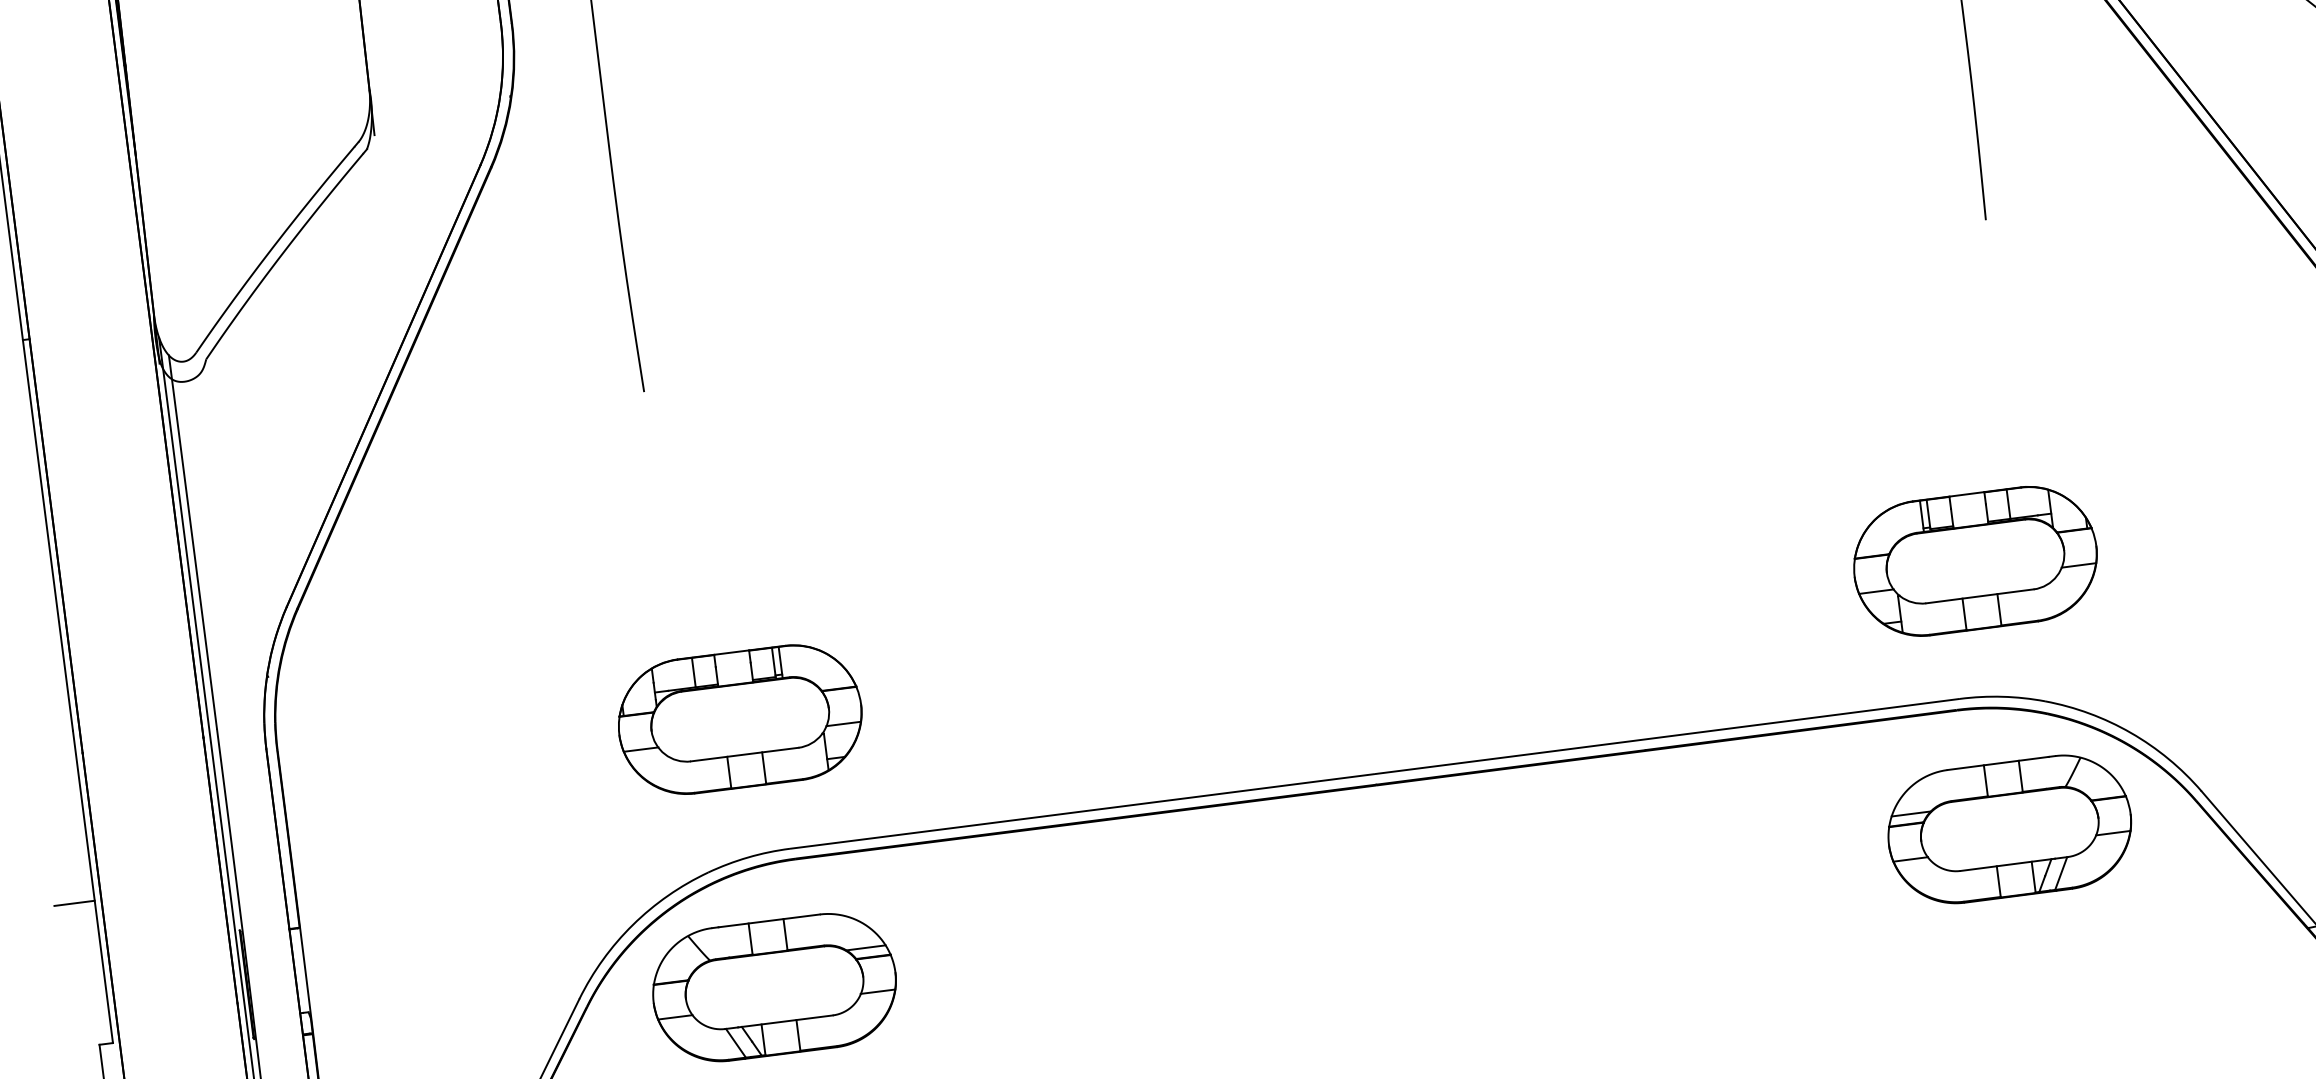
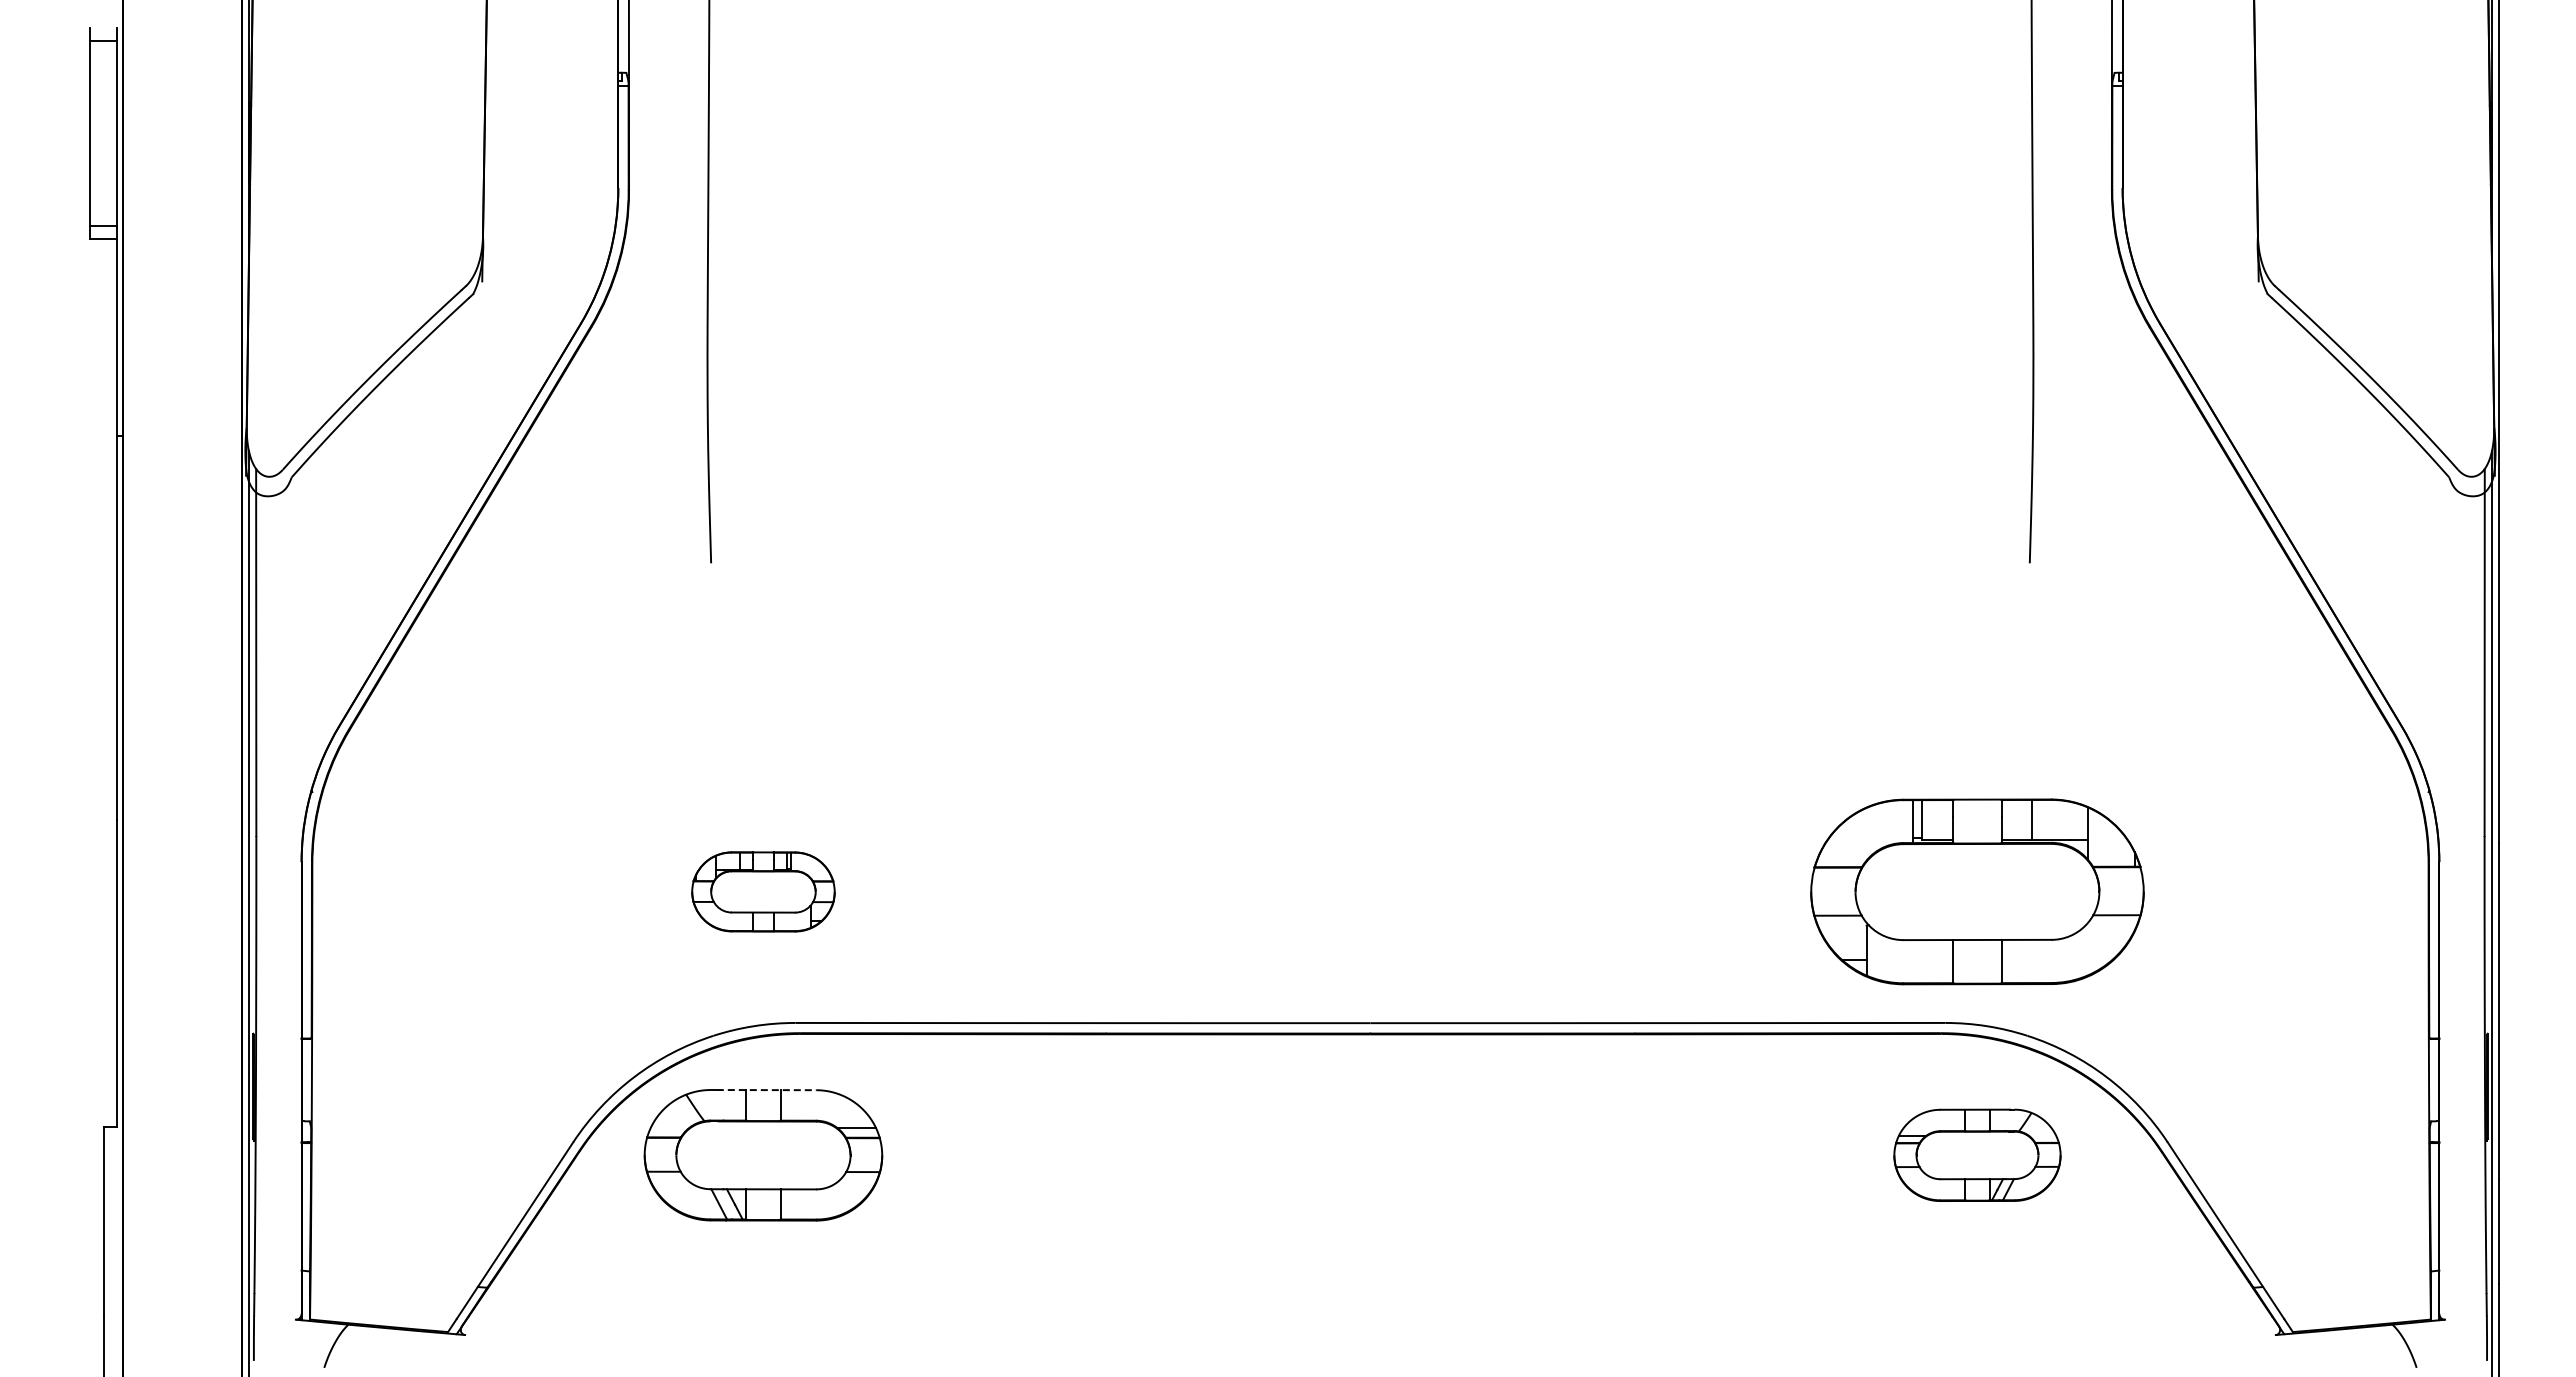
part: (1975, 560) -> (1977, 891), size x1.4
part: (740, 719) -> (763, 891), size x0.6
part: (2009, 829) -> (1977, 1155), size x0.7
line: (74, 903) -> (96, 987), removed
line: (769, 921) -> (766, 1090), solid -> dashed

